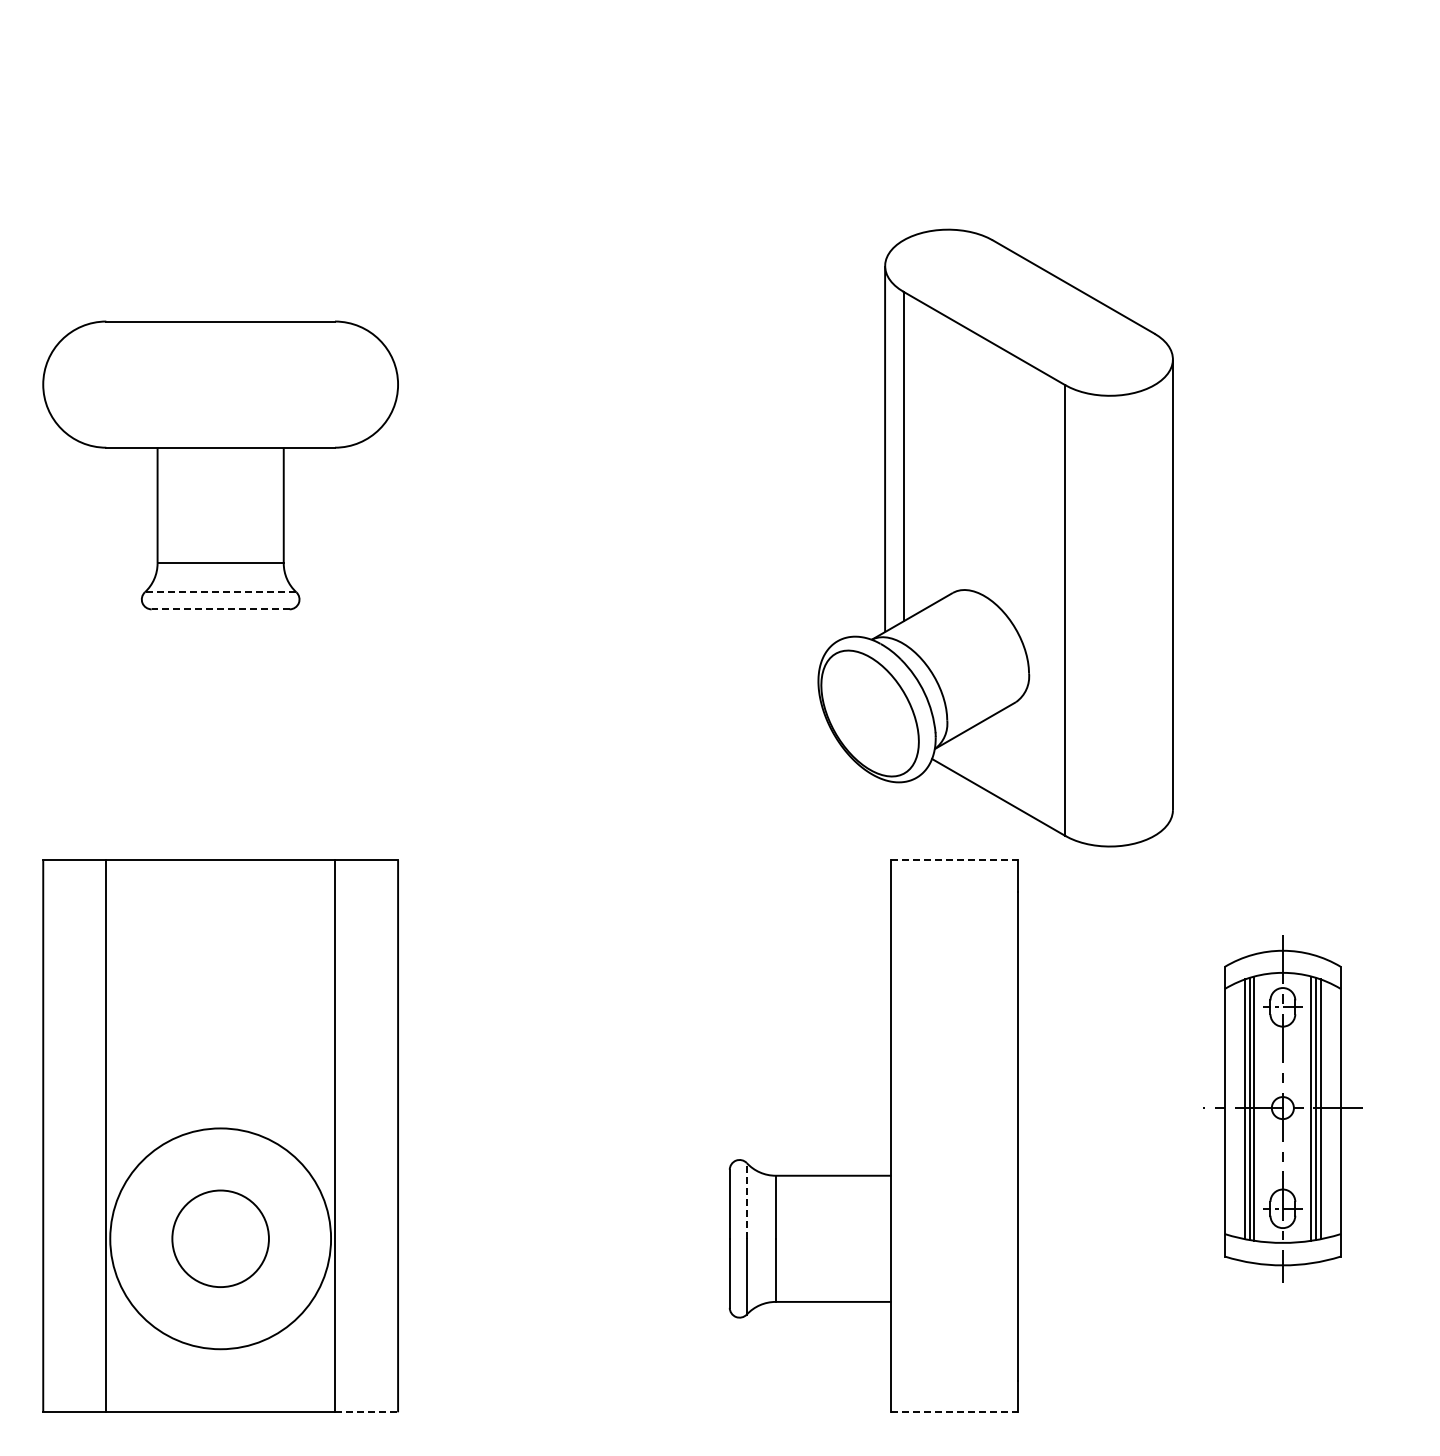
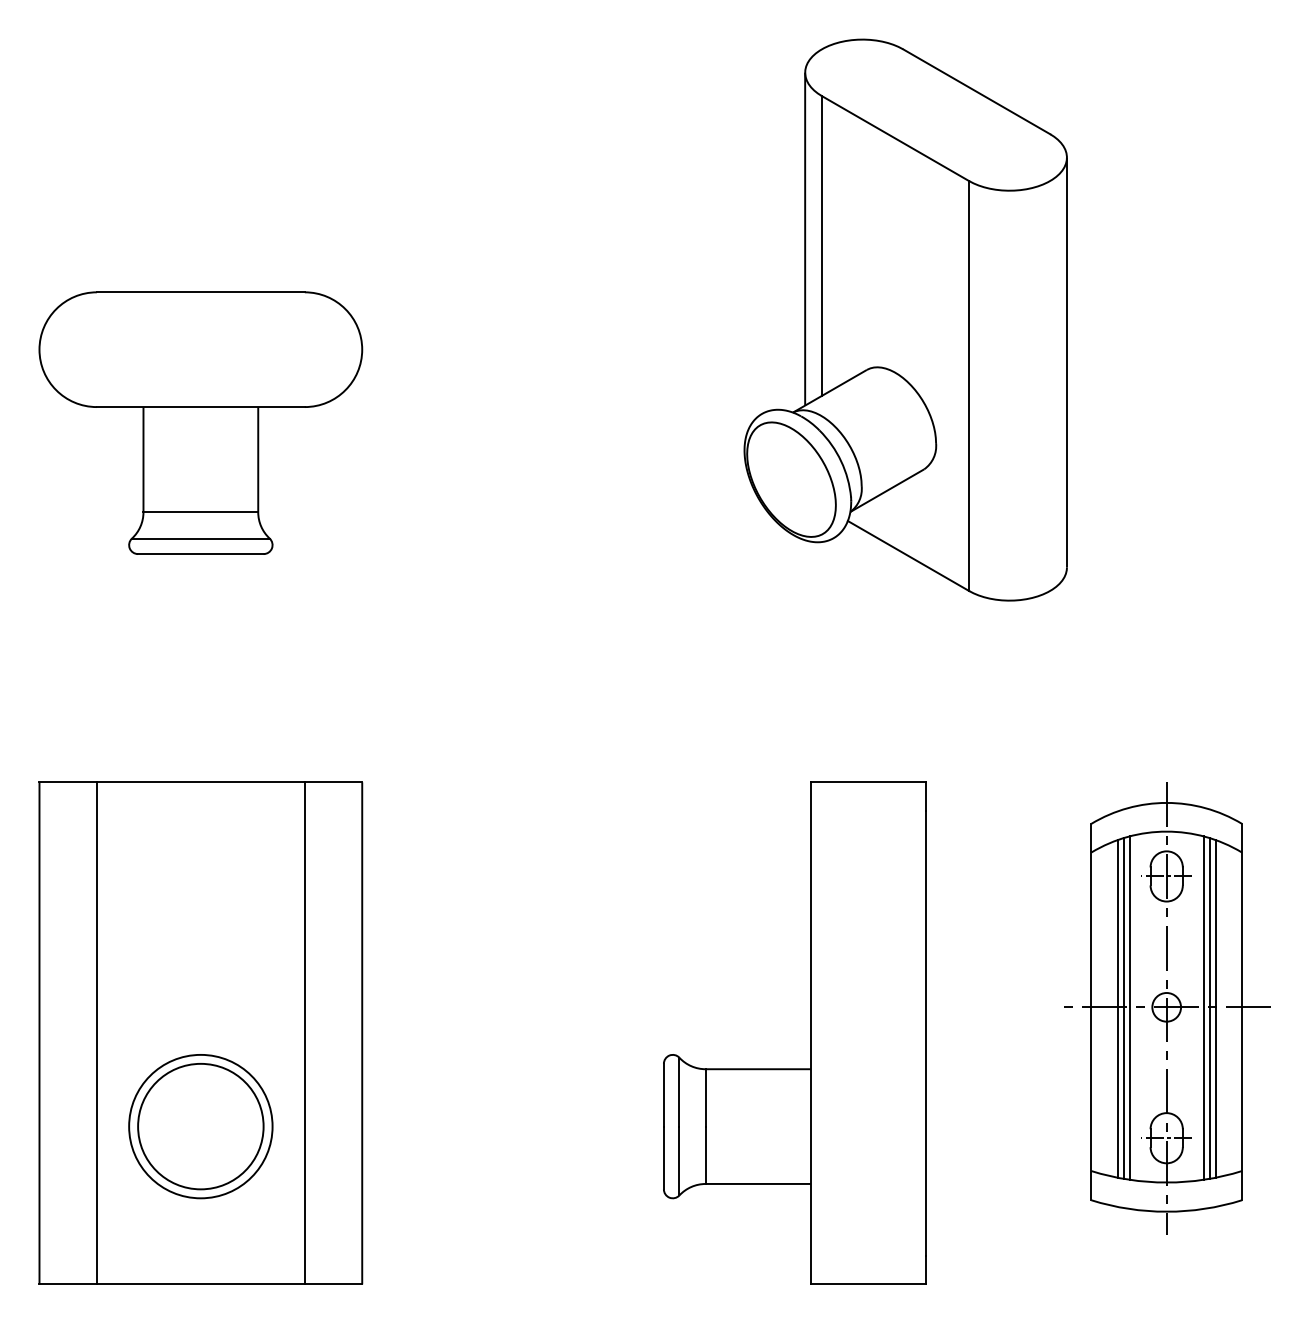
part: (995, 537) -> (905, 319), moved
line: (220, 592) -> (200, 538), dashed -> solid
line: (220, 609) -> (200, 554), dashed -> solid
line: (955, 860) -> (869, 782), dashed -> solid
part: (1283, 1108) -> (1167, 1008), size x1.43
line: (746, 1200) -> (679, 1091), dashed -> solid
circle: (220, 1238) -> (200, 1126), size x0.71
circle: (220, 1238) -> (200, 1126), size x1.43
line: (366, 1412) -> (333, 1284), dashed -> solid
line: (955, 1412) -> (869, 1284), dashed -> solid

